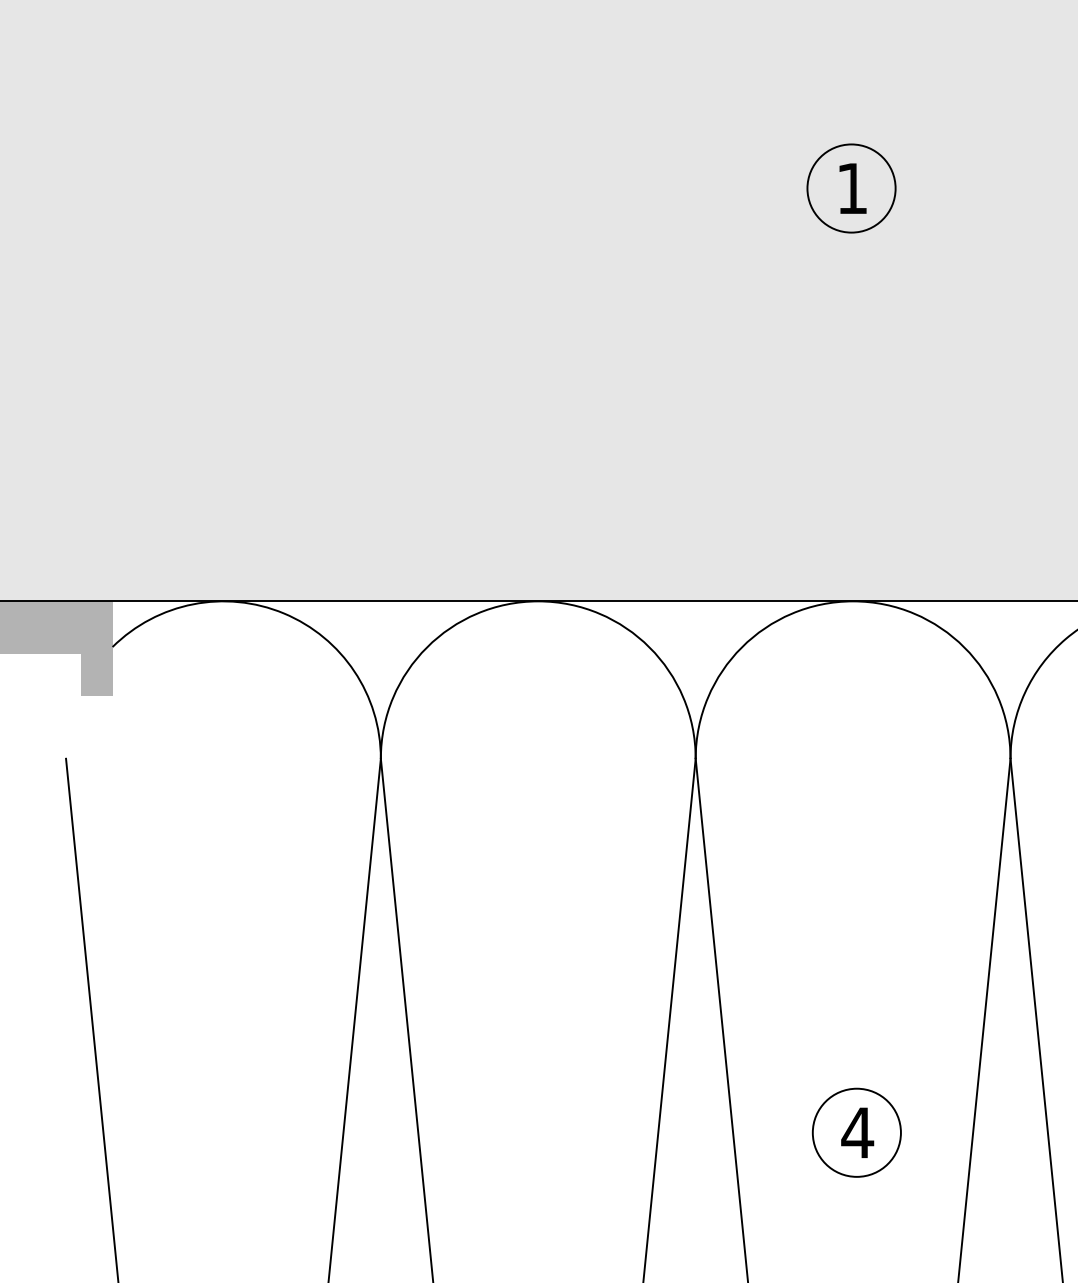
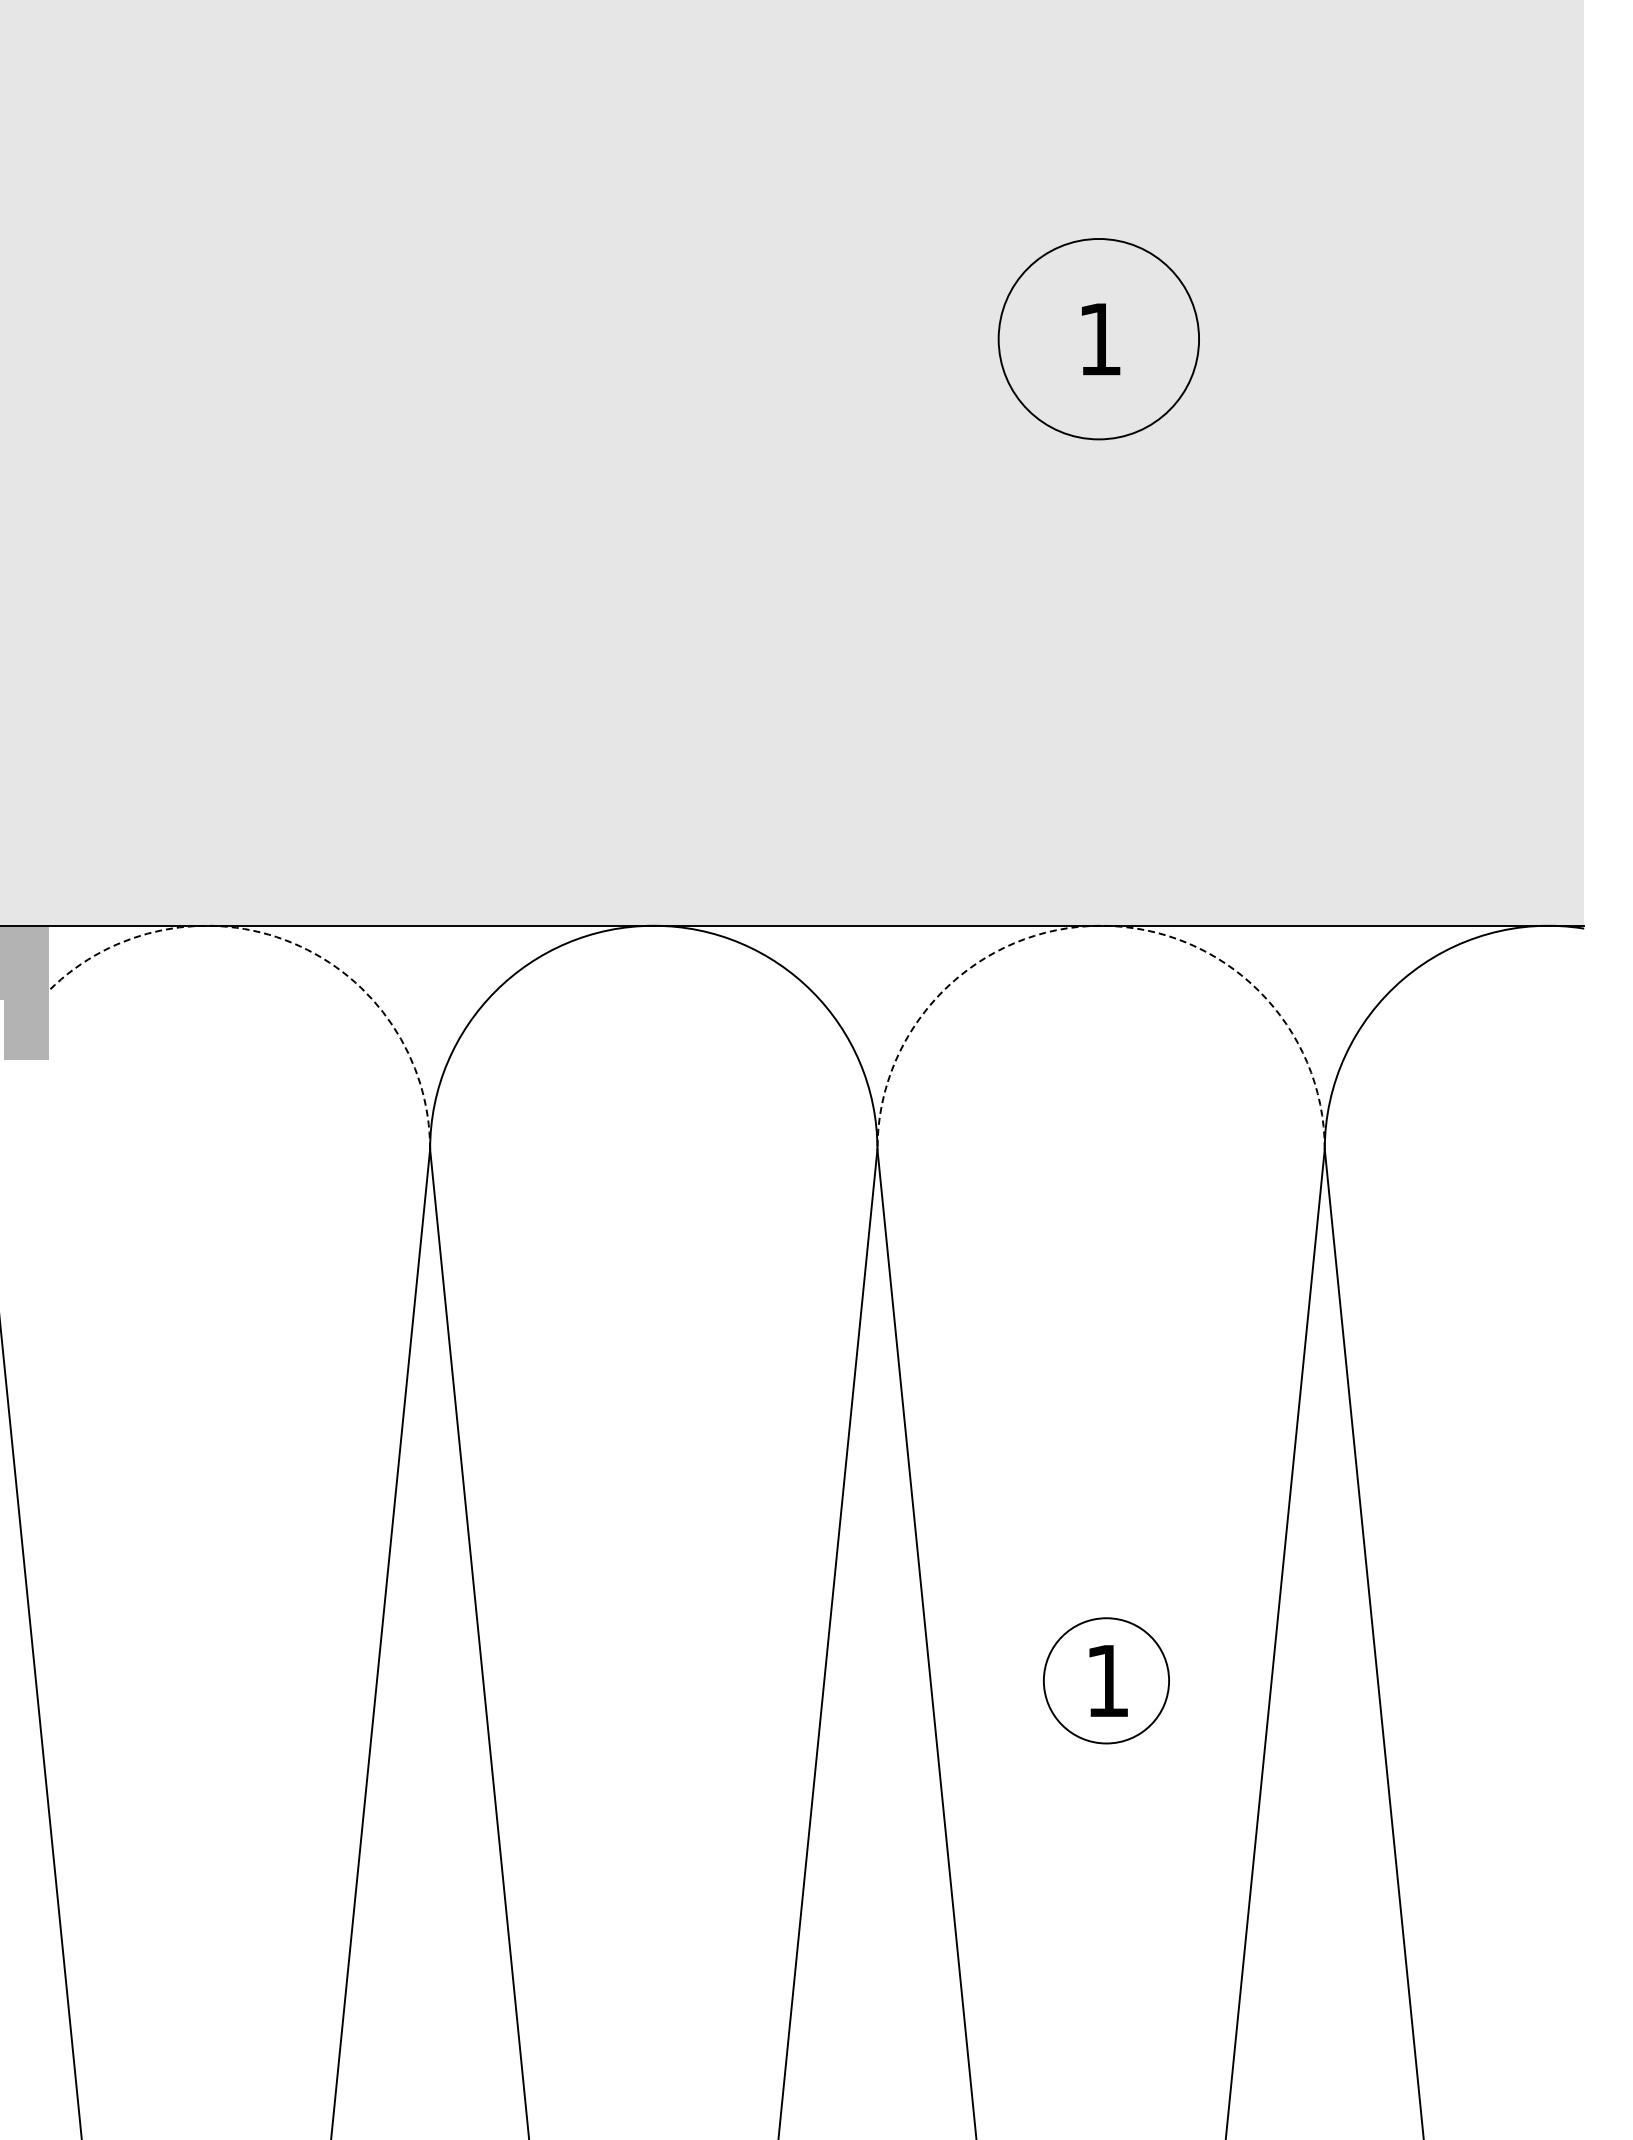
circle: (851, 188) -> (1098, 338), size x1.6
arc: (853, 601) -> (1101, 925), solid -> dashed
arc: (284, 613) -> (292, 942), solid -> dashed
text: (857, 1132) -> (1107, 1680), 4 -> 1

